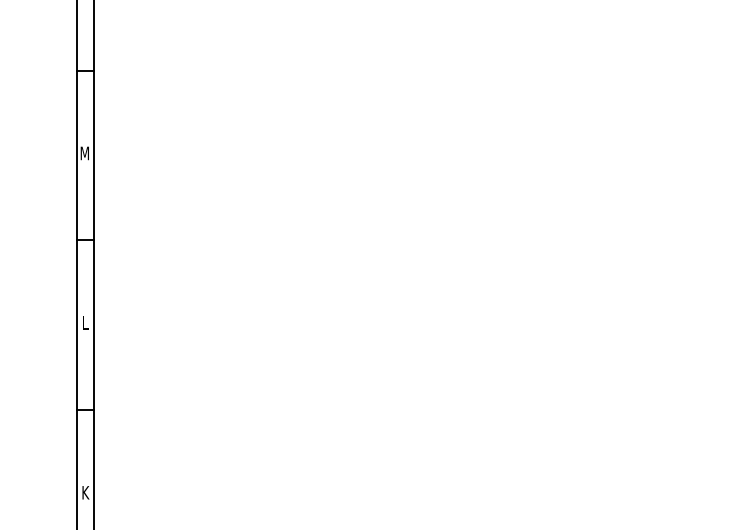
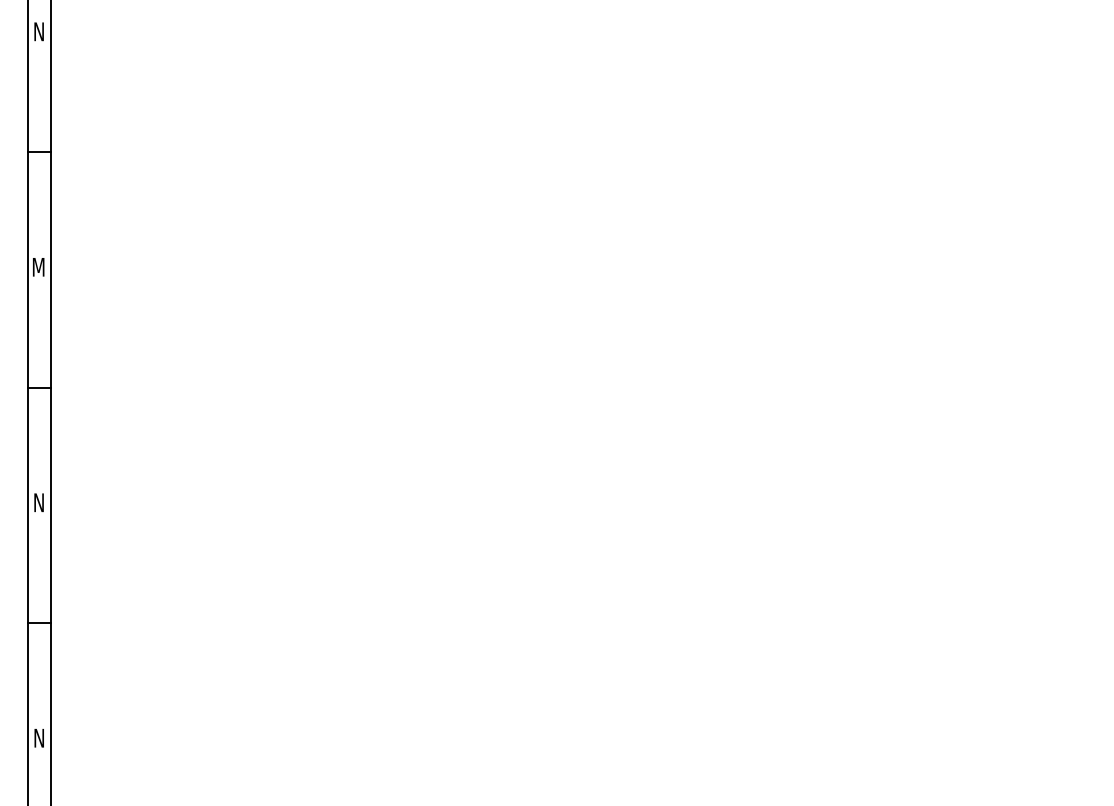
text: (84, 322) -> (38, 502), L -> N
text: (85, 492) -> (39, 738), K -> N

